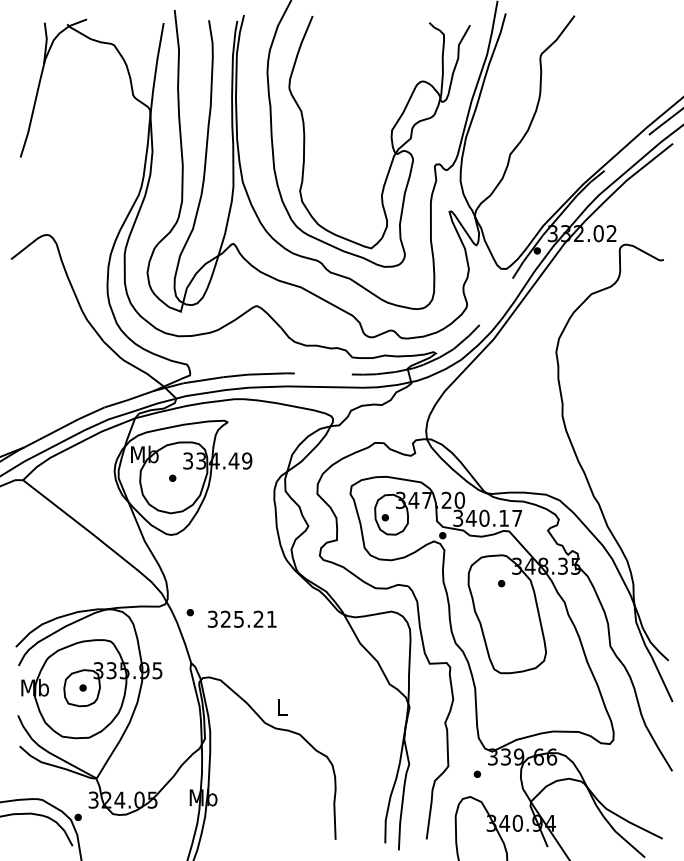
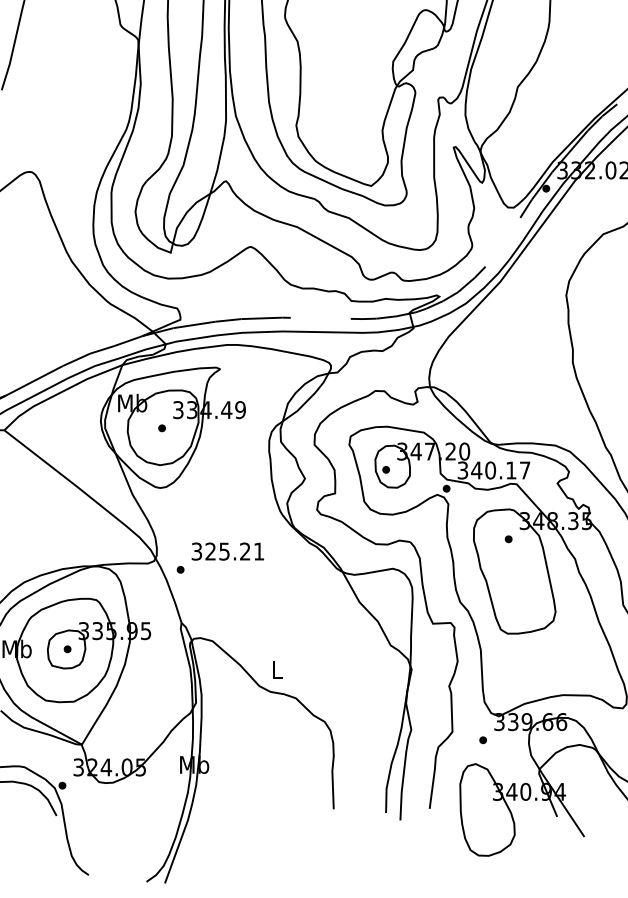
text: (241, 618) -> (227, 550), moved

